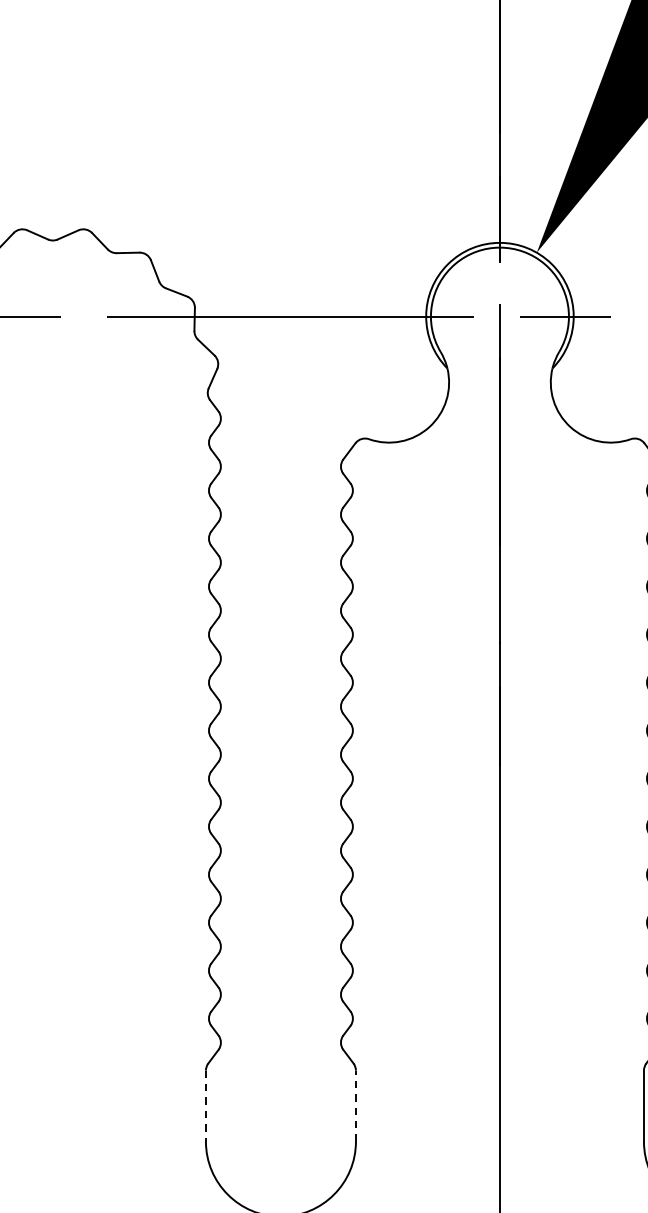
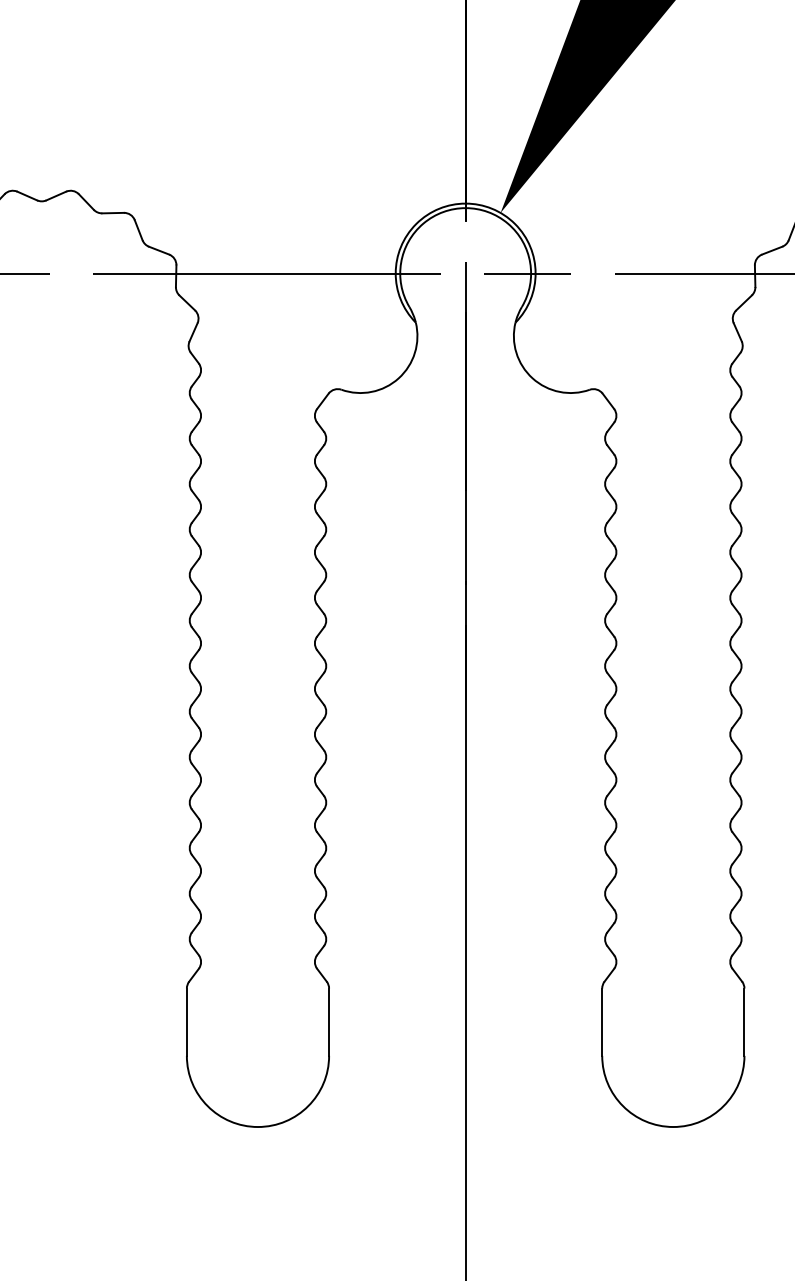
line: (205, 1106) -> (186, 1022), dashed -> solid
line: (356, 1106) -> (329, 1022), dashed -> solid

